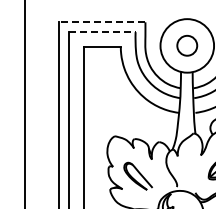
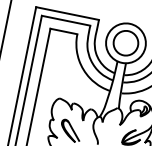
line: (101, 22) -> (66, 13), dashed -> solid
line: (102, 32) -> (66, 21), dashed -> solid
circle: (186, 45) -> (125, 42), size x1.67

